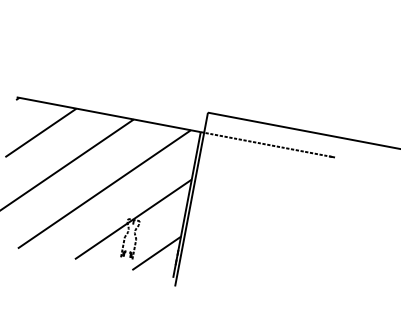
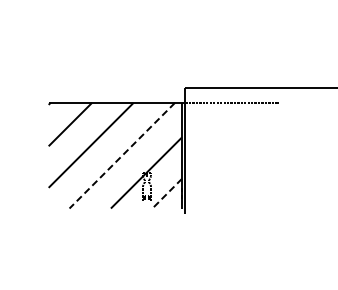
line: (104, 189) -> (122, 155), solid -> dashed
line: (155, 253) -> (166, 193), solid -> dashed

